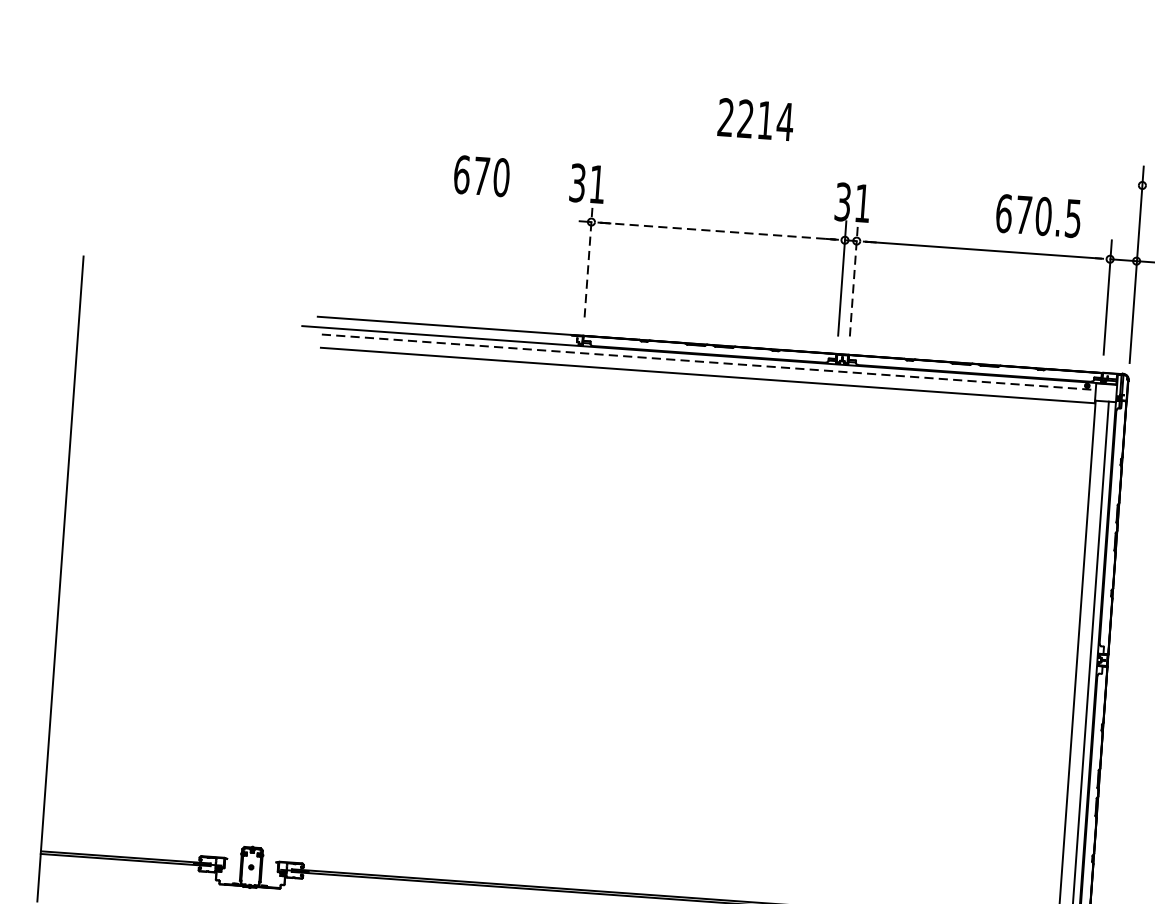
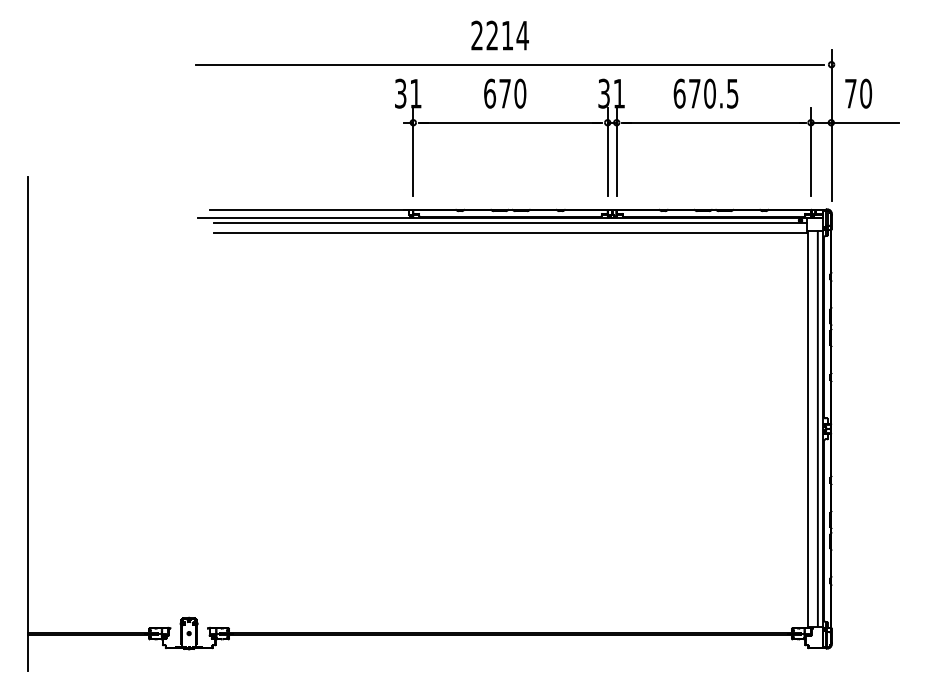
text: (755, 119) -> (499, 35), moved
line: (723, 155) -> (510, 64), added
text: (482, 175) -> (505, 93), moved
text: (1037, 215) -> (705, 93), moved
line: (718, 230) -> (510, 122), dashed -> solid
line: (588, 260) -> (413, 152), dashed -> solid
line: (853, 279) -> (616, 152), dashed -> solid
line: (708, 362) -> (510, 223), dashed -> solid

